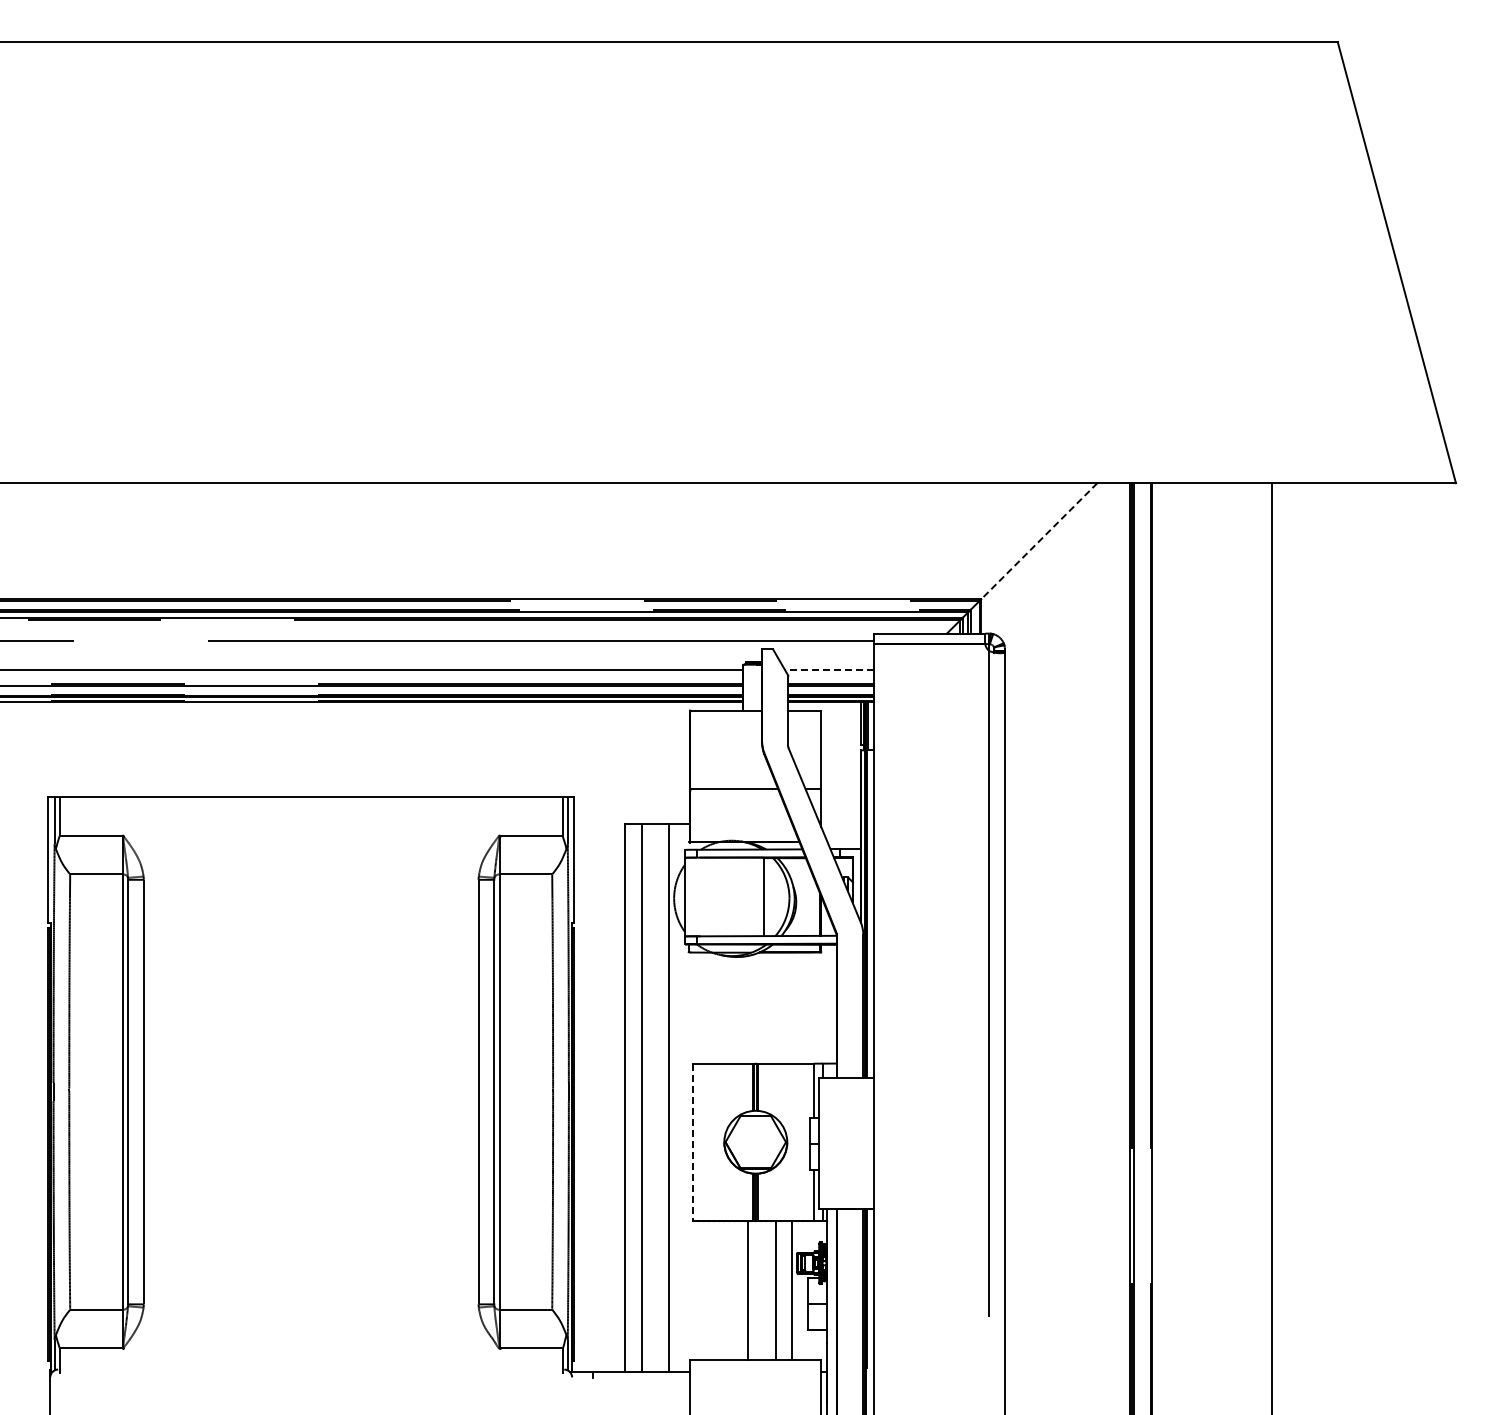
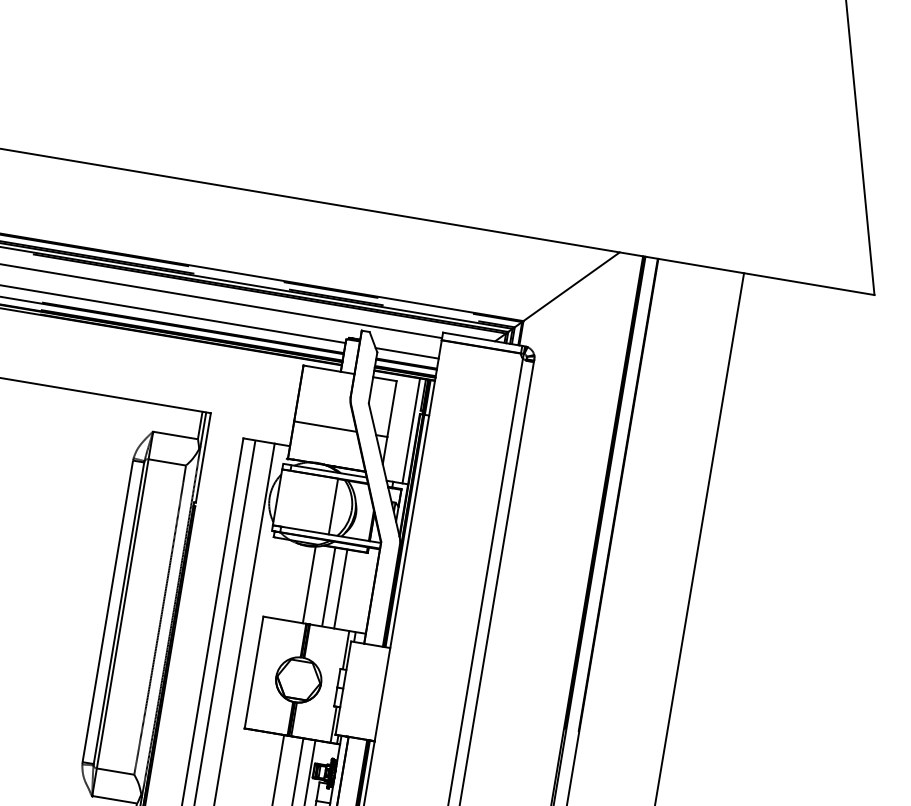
line: (1038, 541) -> (571, 286), dashed -> solid
line: (828, 670) -> (406, 353), dashed -> solid
line: (852, 775) -> (411, 430), added
line: (775, 1007) -> (328, 586), added
line: (792, 1007) -> (340, 588), added
line: (748, 1009) -> (309, 584), added
line: (692, 1142) -> (253, 672), dashed -> solid

